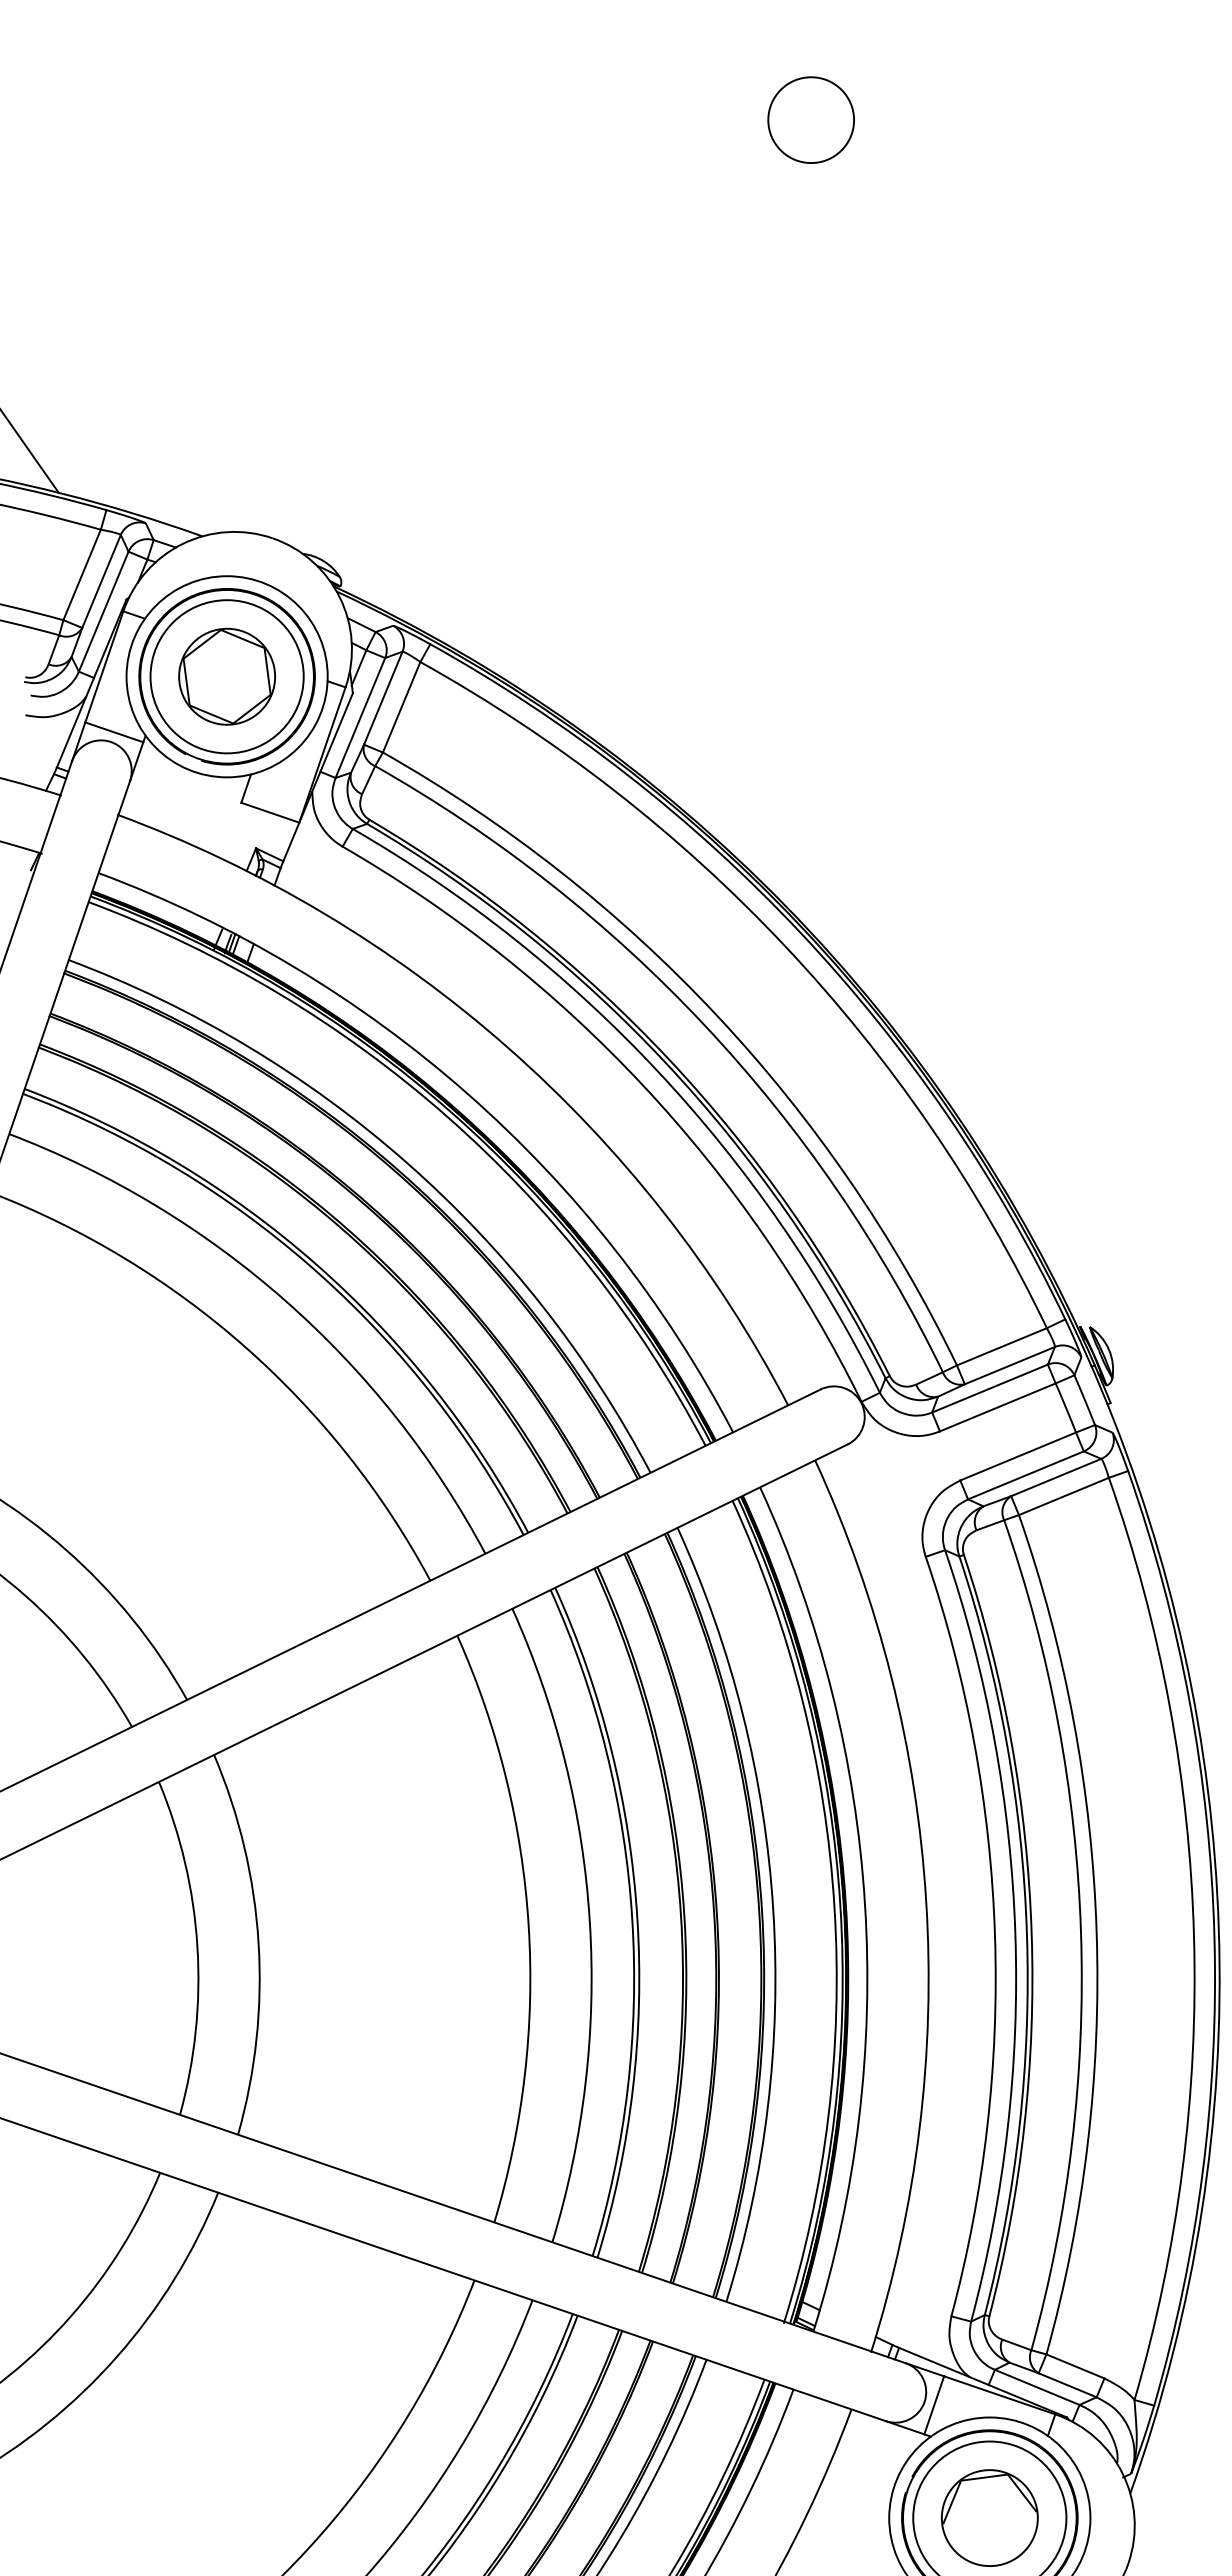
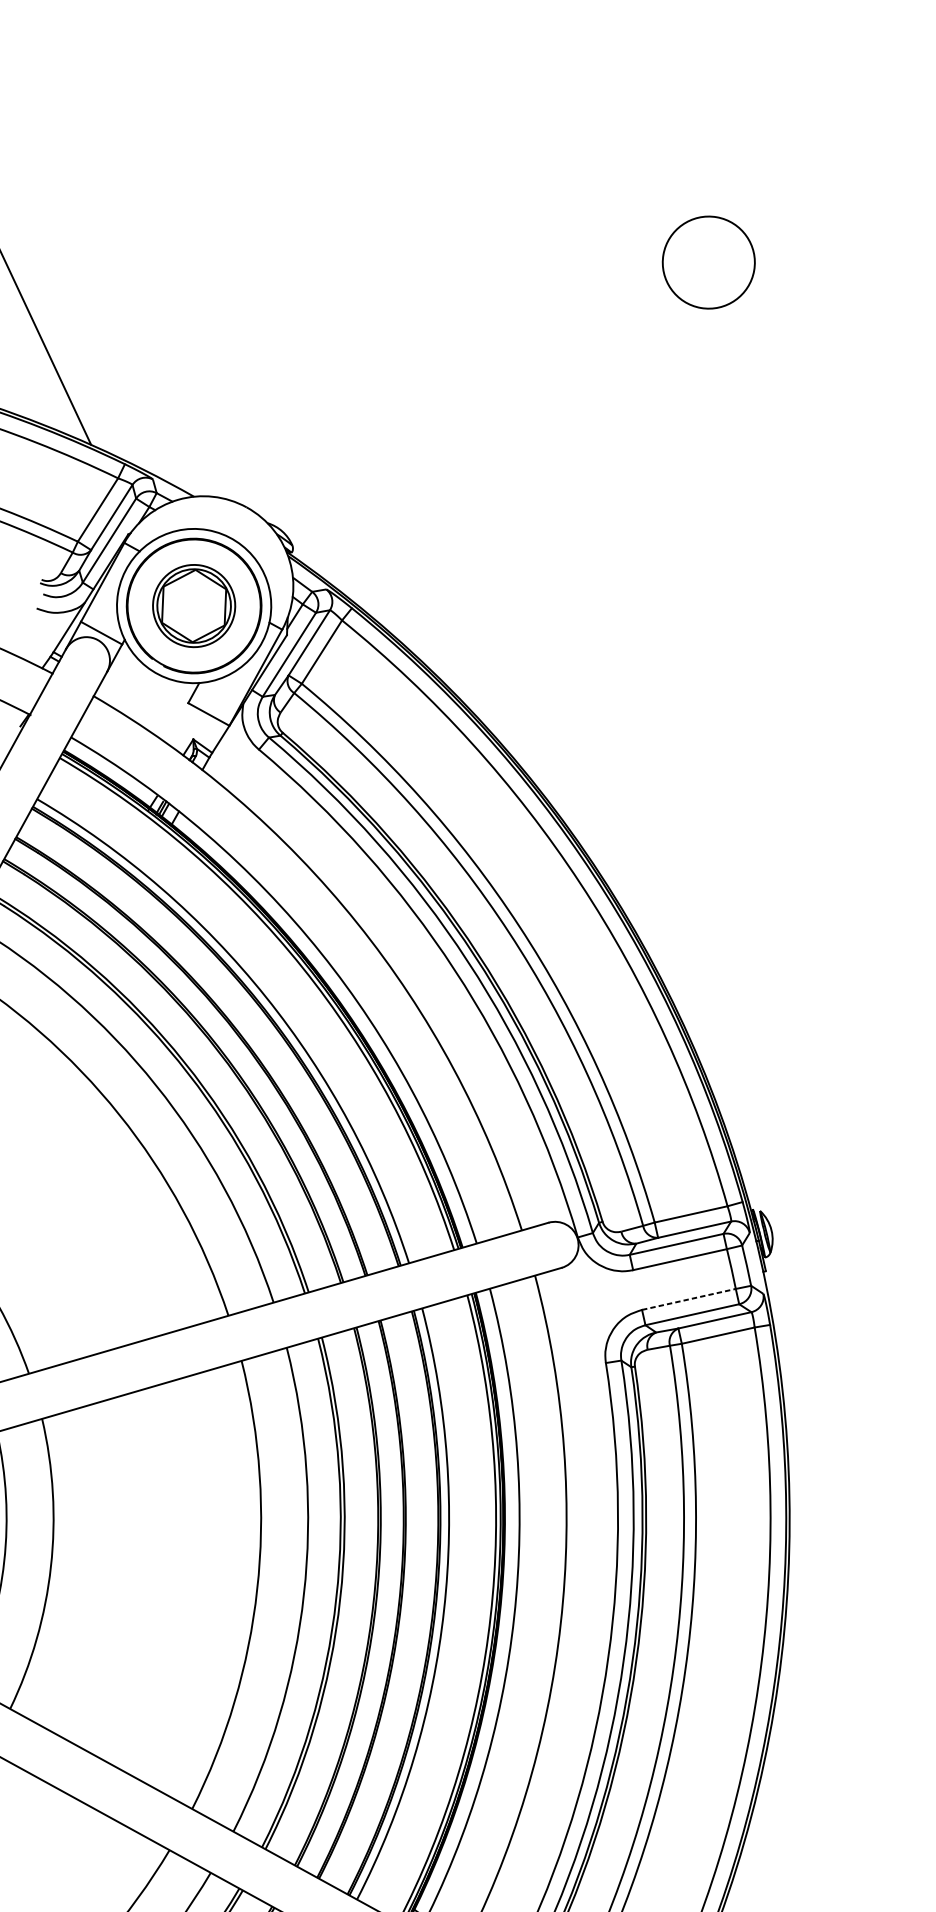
circle: (810, 119) -> (708, 261), size x1.4
circle: (226, 676) -> (193, 605), size x0.7
line: (1018, 1456) -> (689, 1299), solid -> dashed

